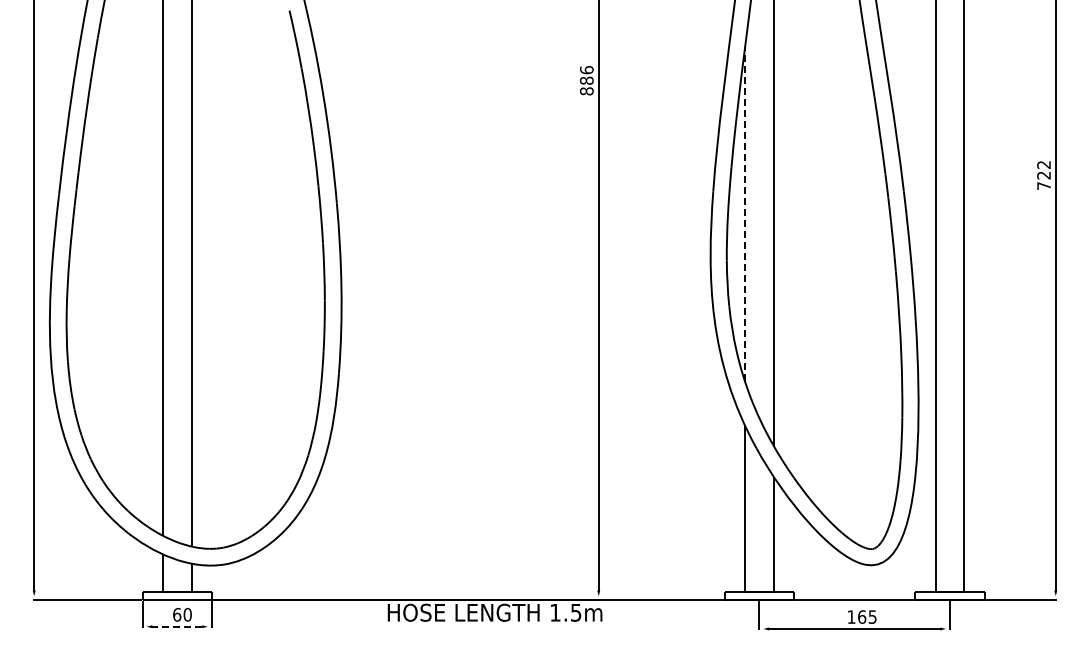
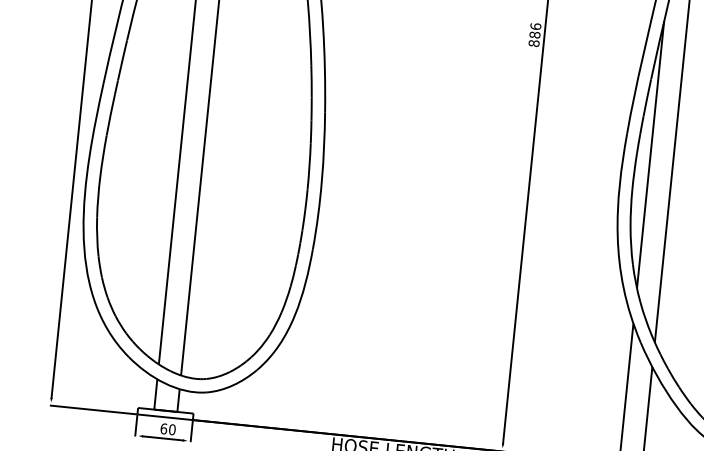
line: (744, 214) -> (650, 154), dashed -> solid
line: (177, 626) -> (163, 438), dashed -> solid

